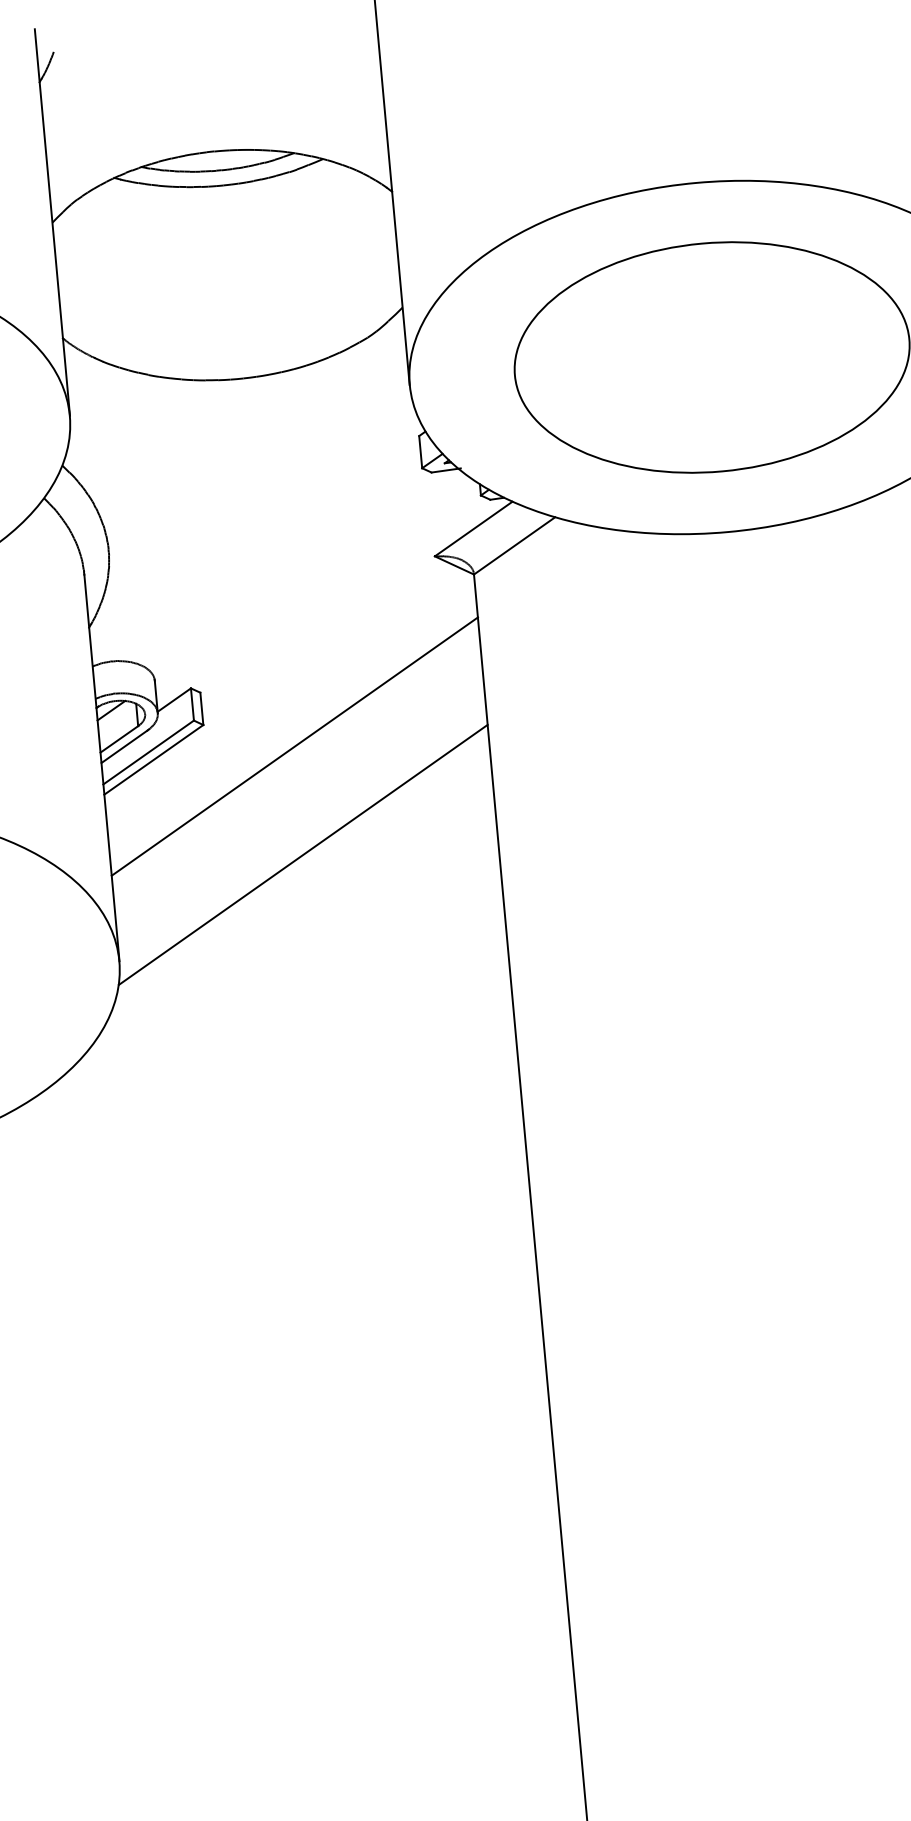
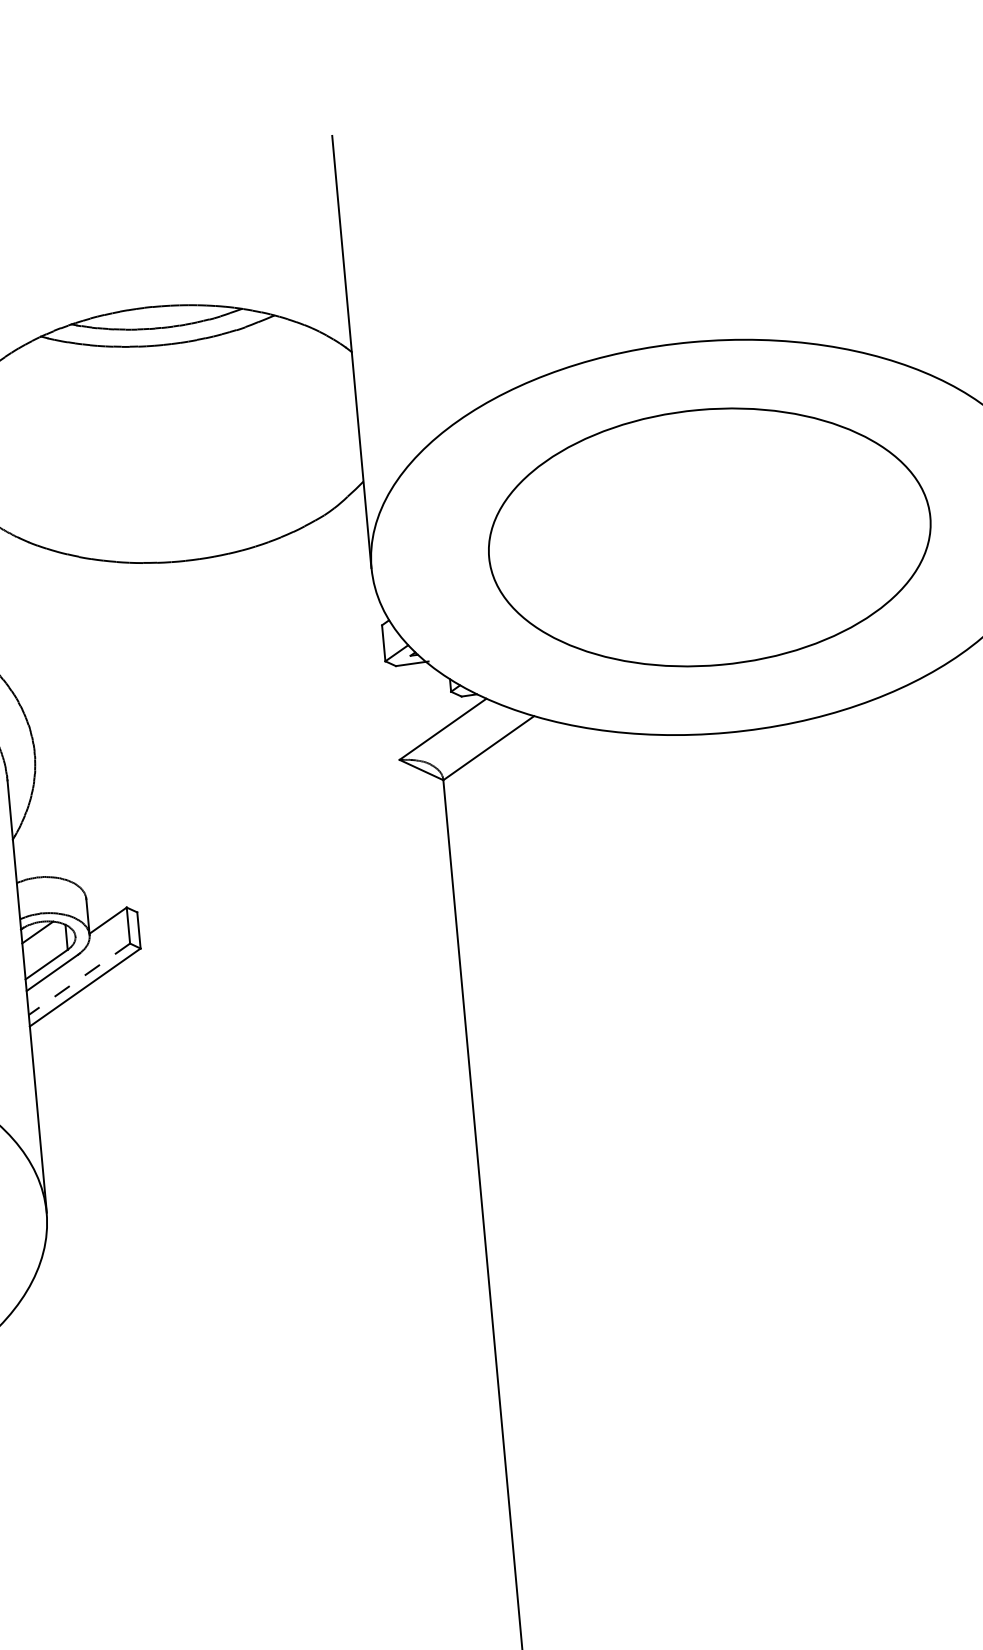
line: (294, 746) -> (242, 972), removed
line: (148, 752) -> (79, 979), solid -> dashed
line: (302, 854) -> (251, 1093), removed

